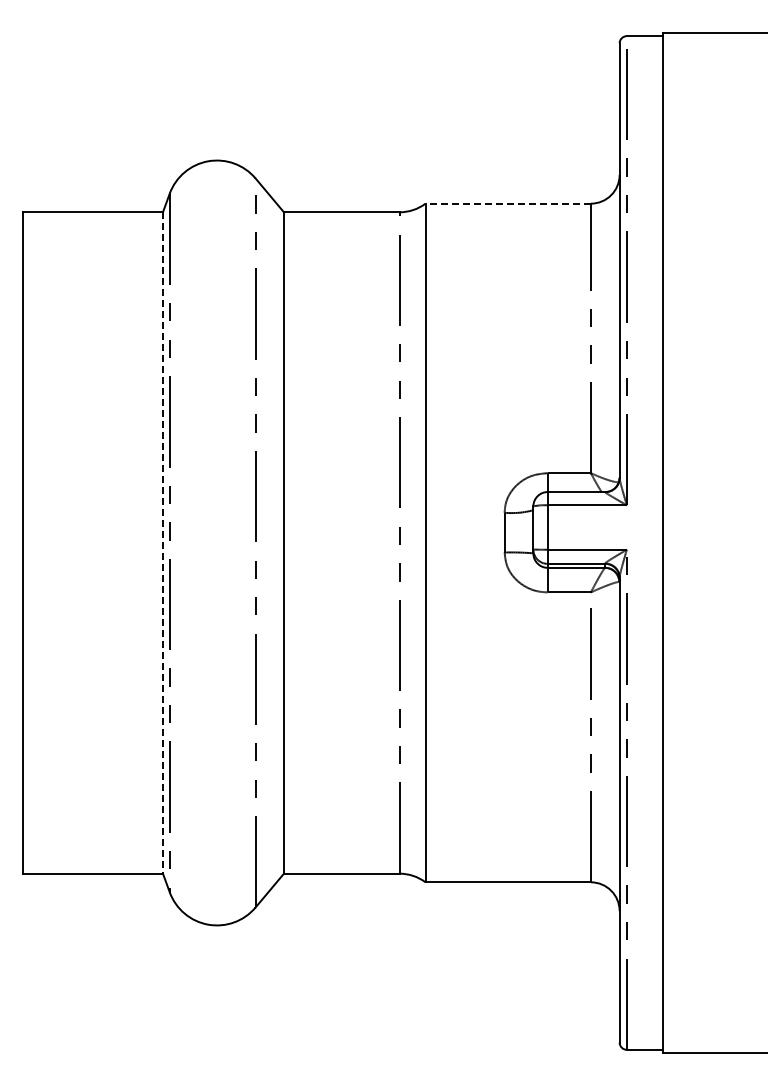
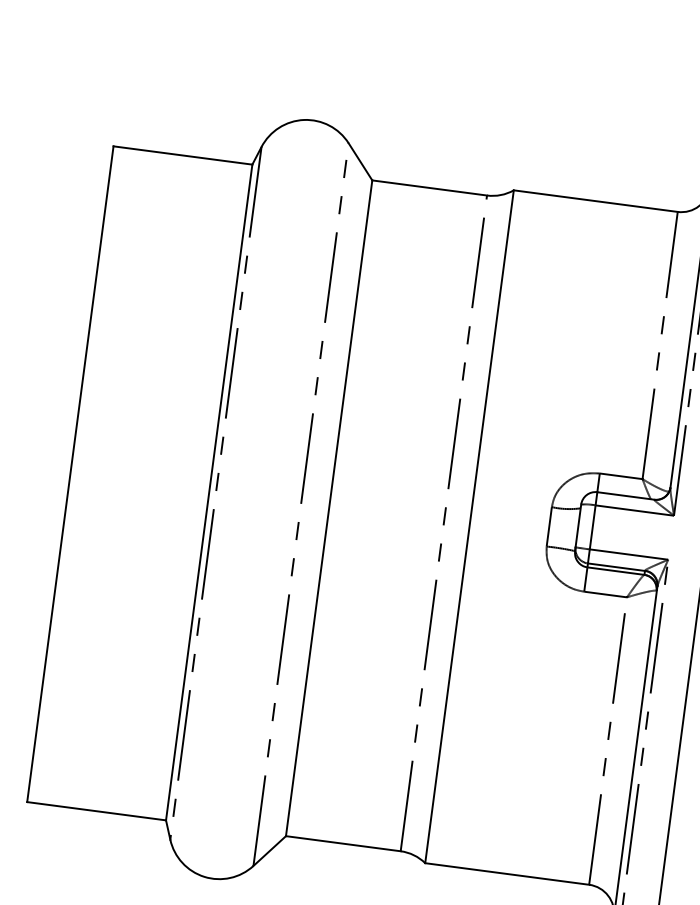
line: (508, 203) -> (596, 201), dashed -> solid
line: (162, 542) -> (208, 491), dashed -> solid

